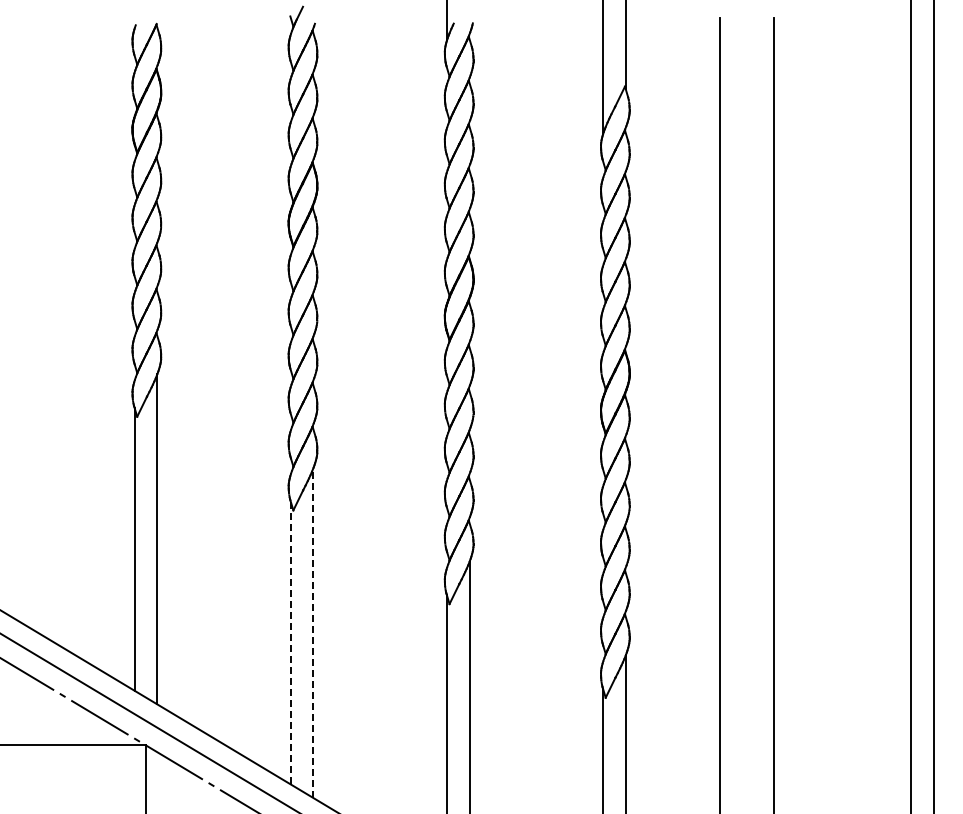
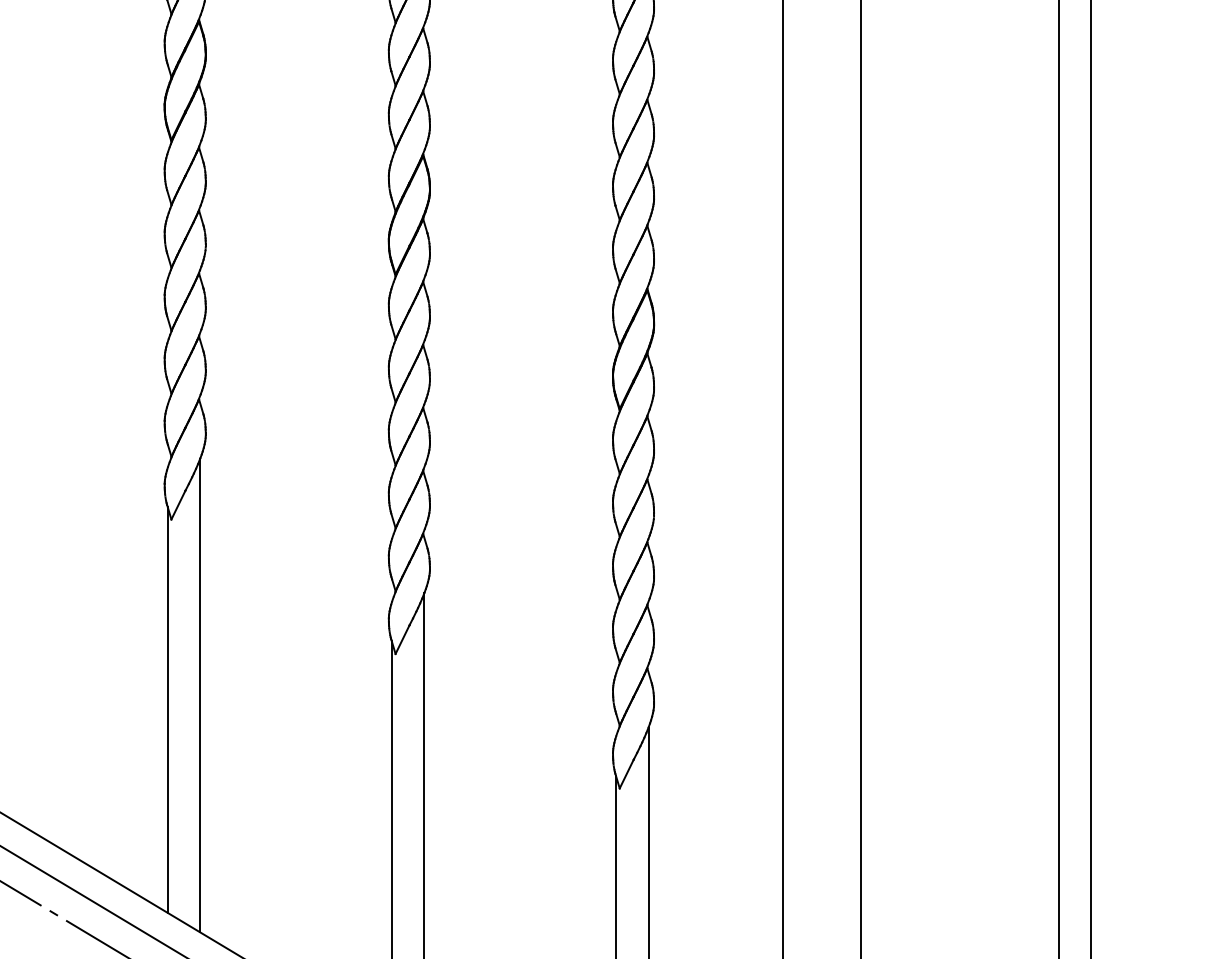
line: (313, 632) -> (200, 694), dashed -> solid
line: (290, 642) -> (167, 709), dashed -> solid

